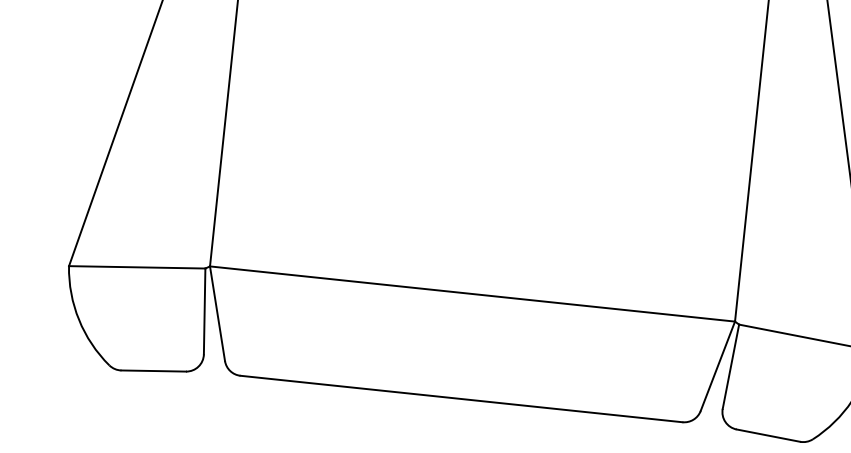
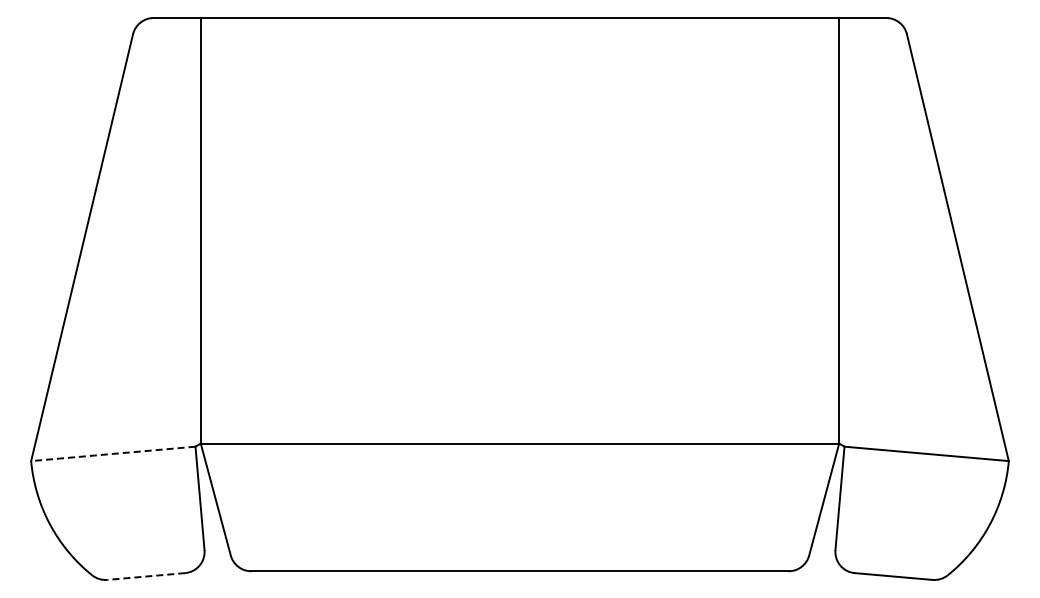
line: (136, 266) -> (112, 453), solid -> dashed
line: (153, 370) -> (145, 576), solid -> dashed

